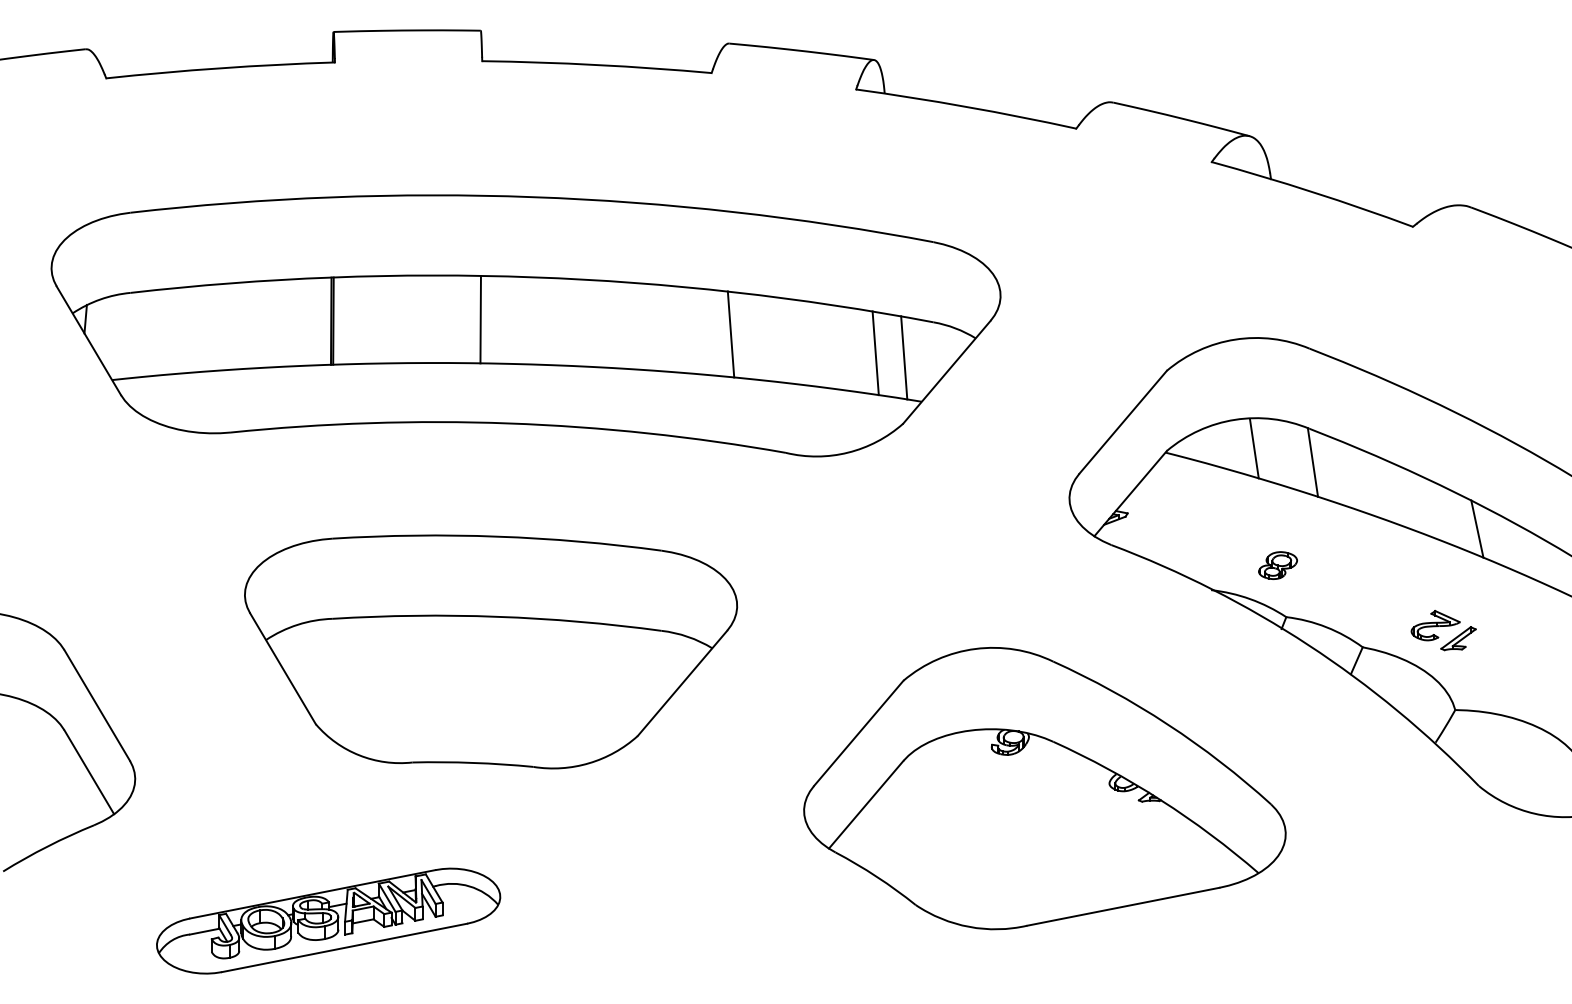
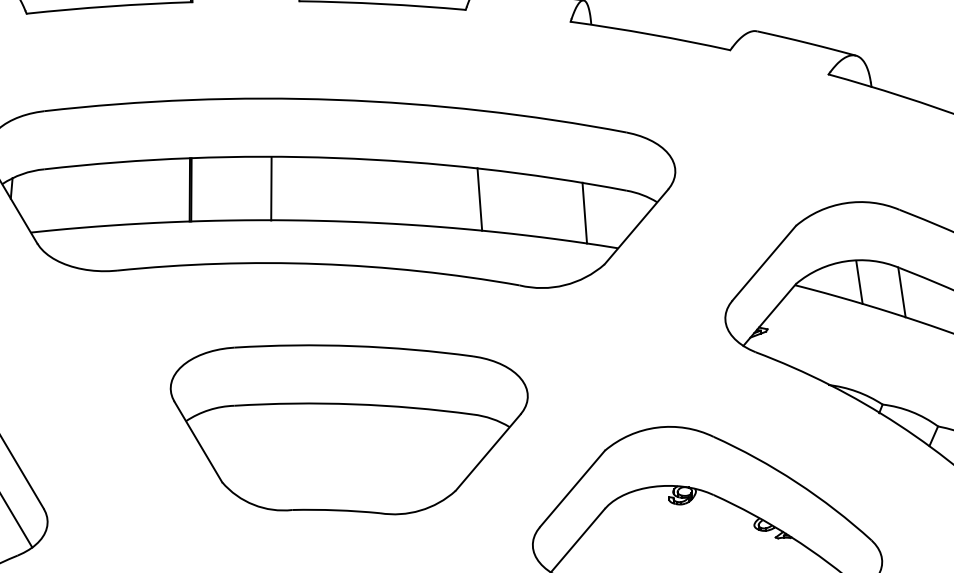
line: (480, 319) -> (271, 188), moved
line: (904, 357) -> (605, 216), removed
part: (1277, 565) -> (876, 367), removed
part: (491, 651) -> (349, 429), moved

